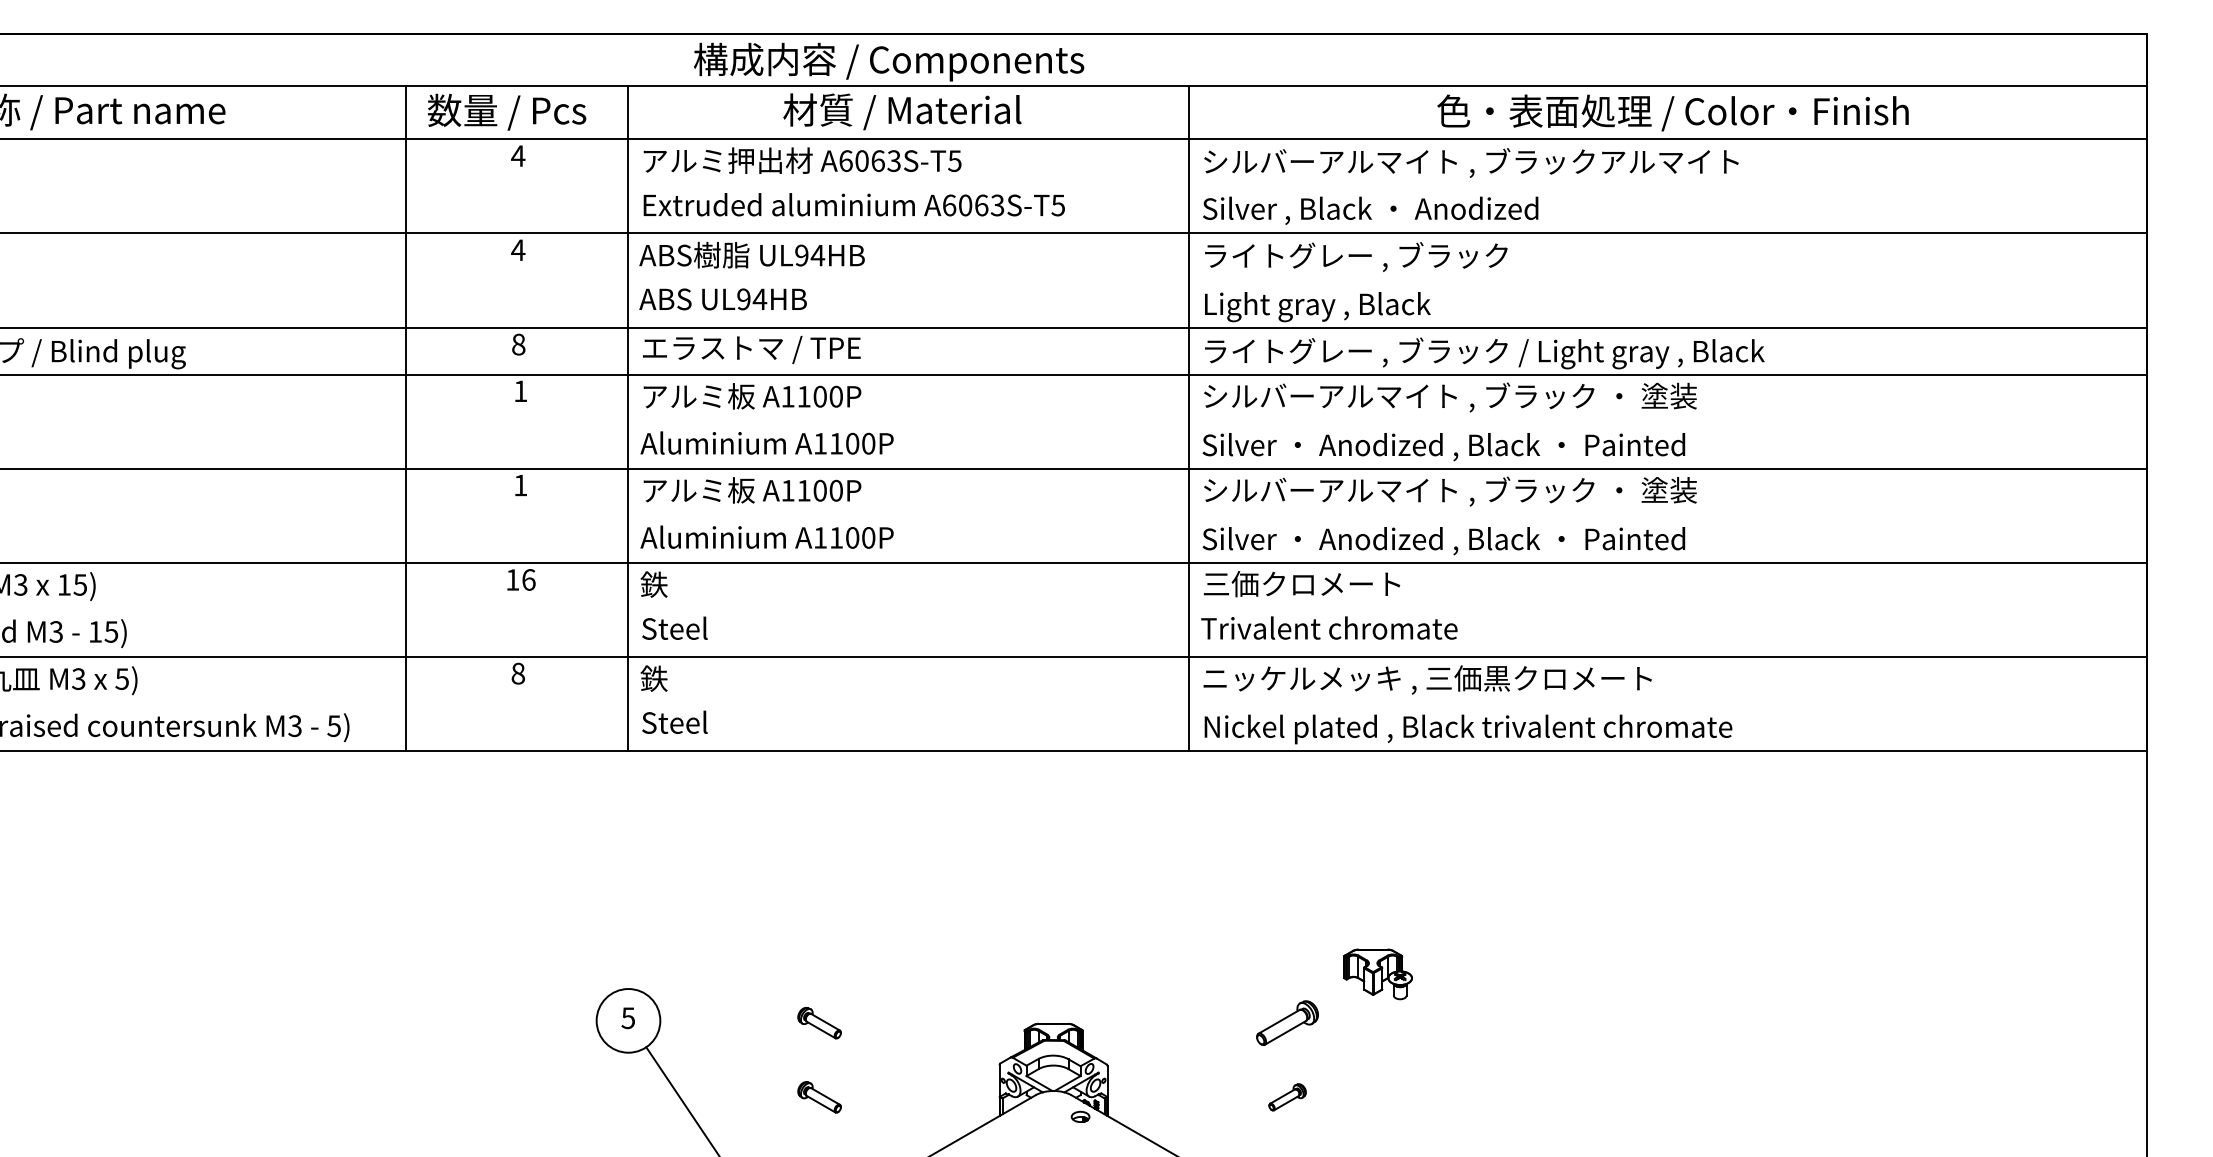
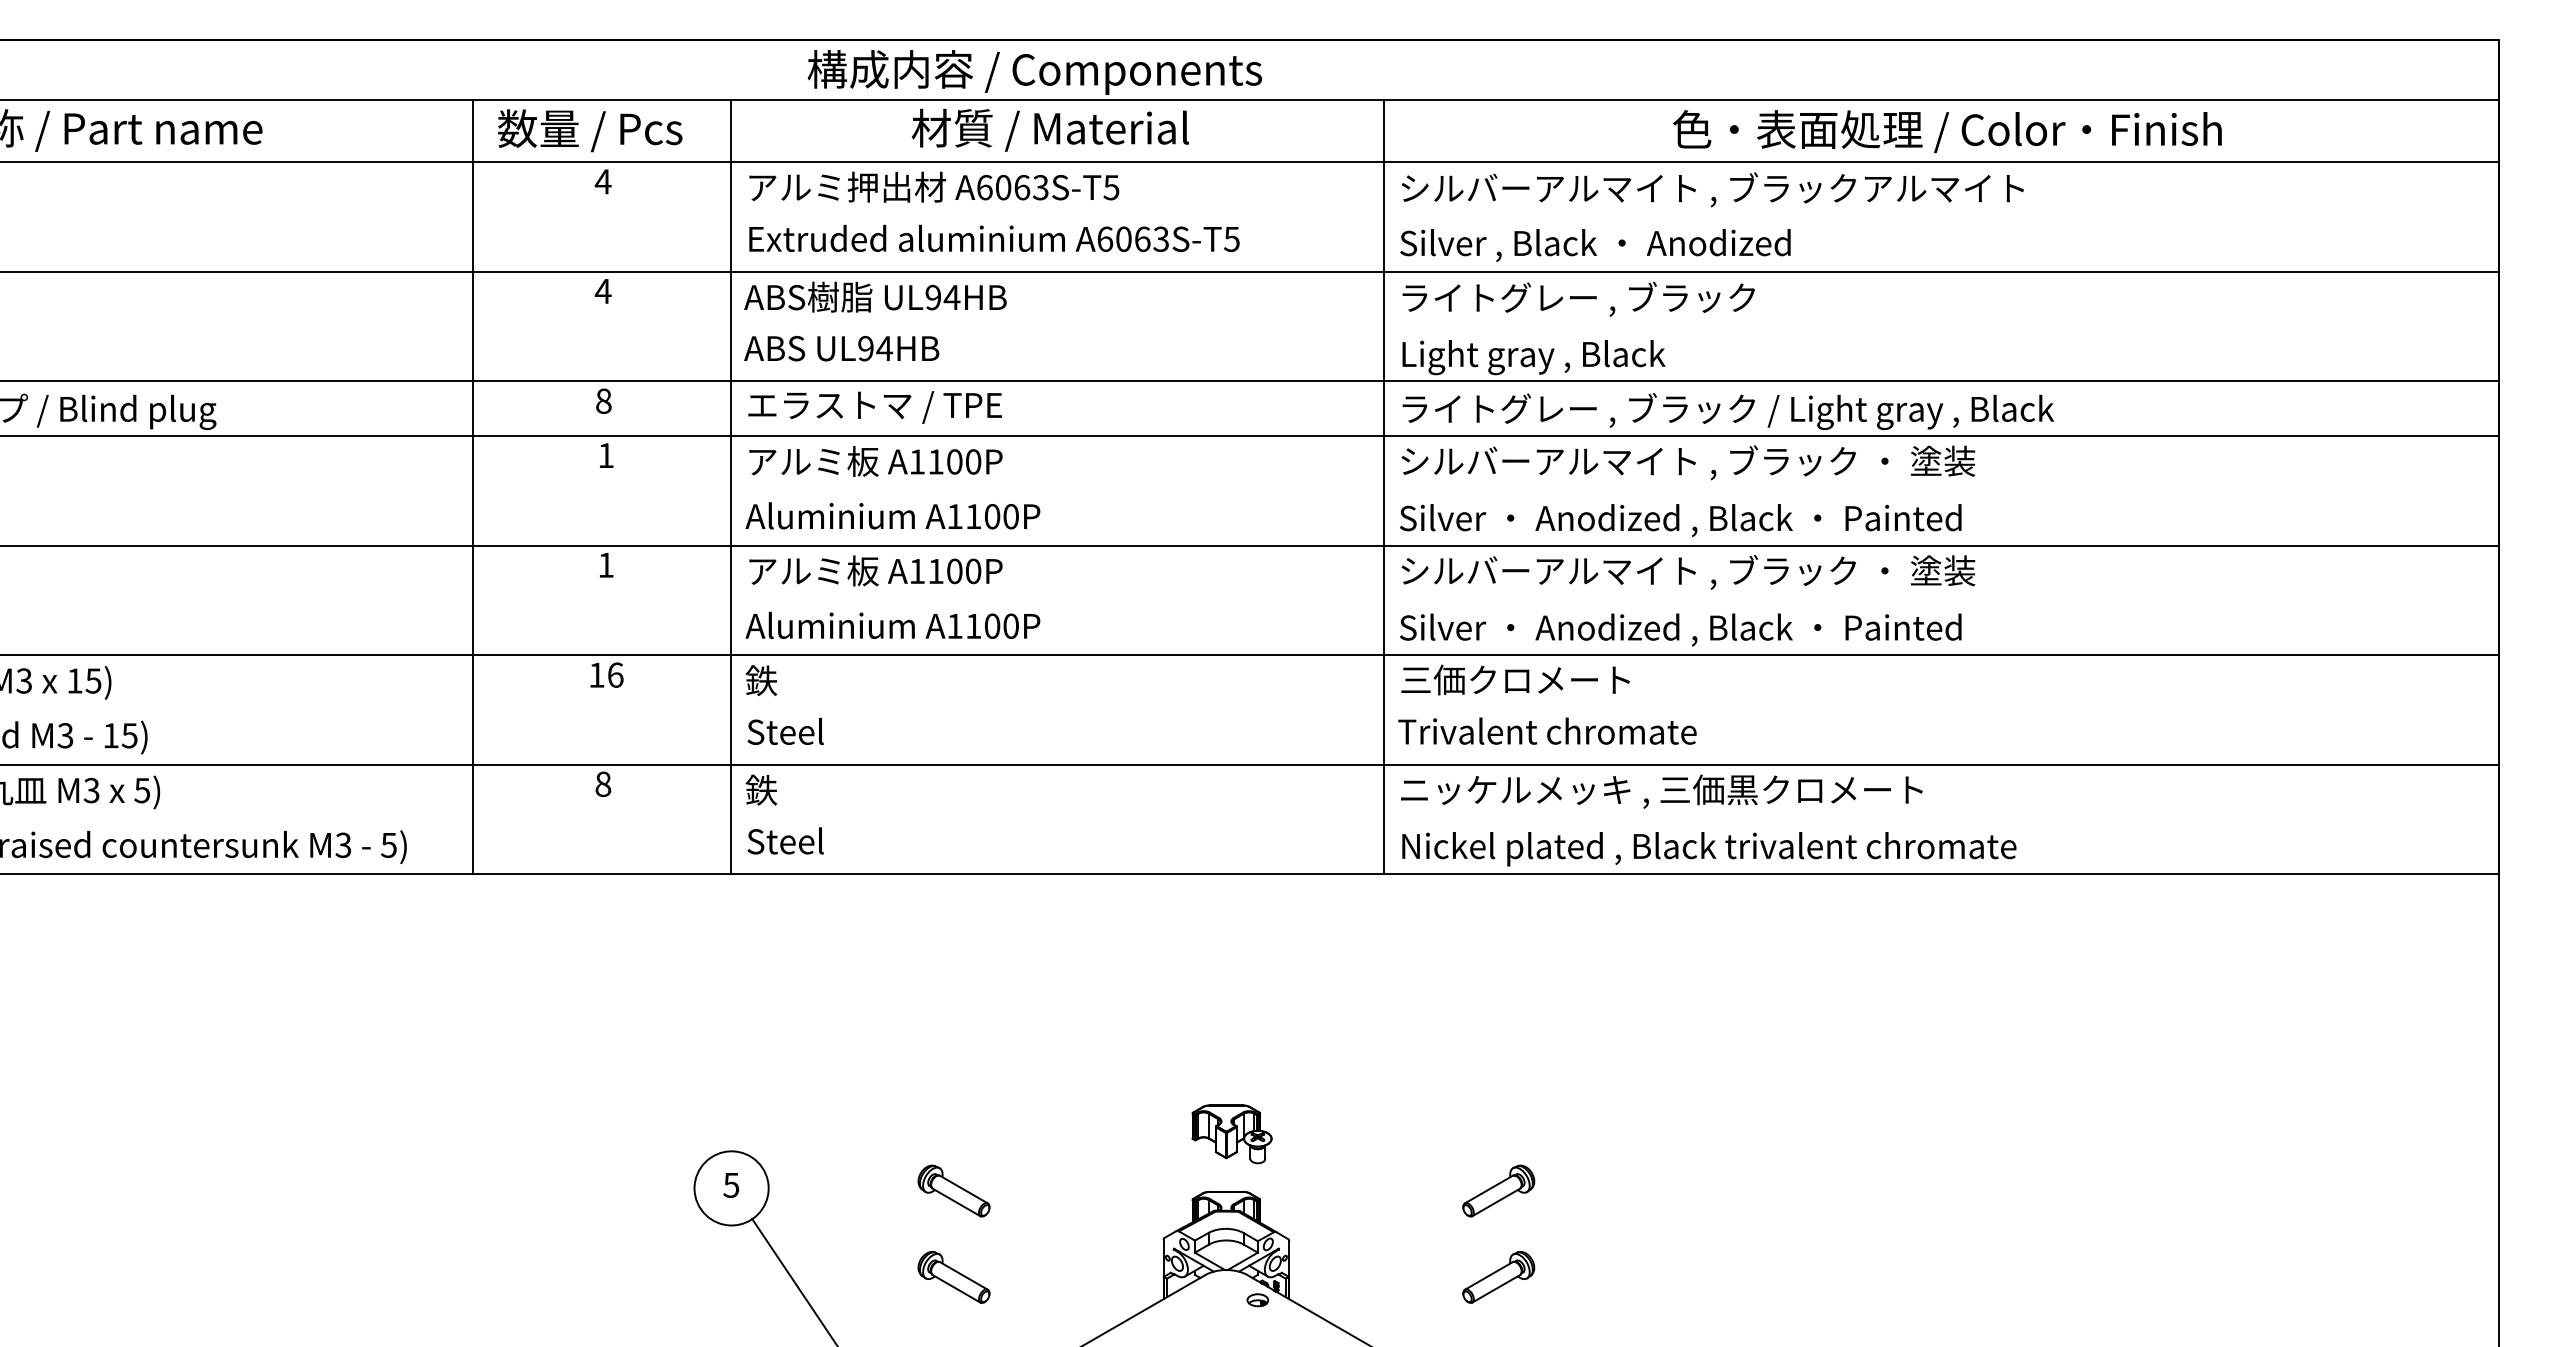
part: (1377, 974) -> (1231, 1134), moved
part: (819, 1022) -> (953, 1190), size x1.43
part: (819, 1097) -> (953, 1277), size x1.43
part: (1287, 1097) -> (1498, 1277), size x1.67

